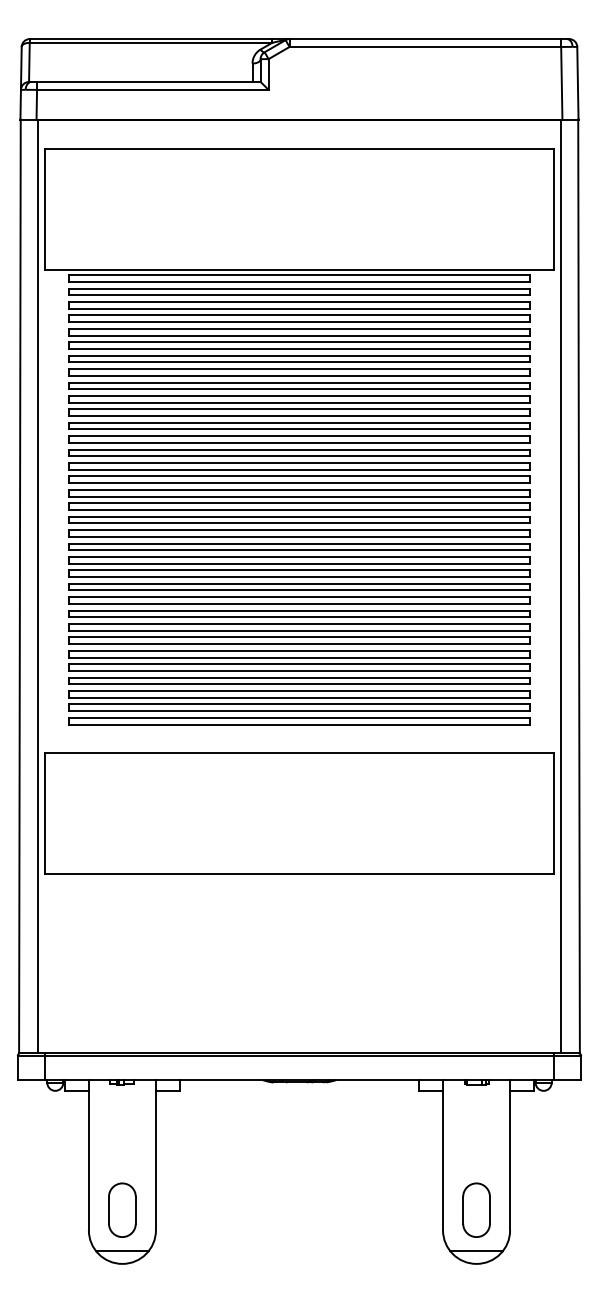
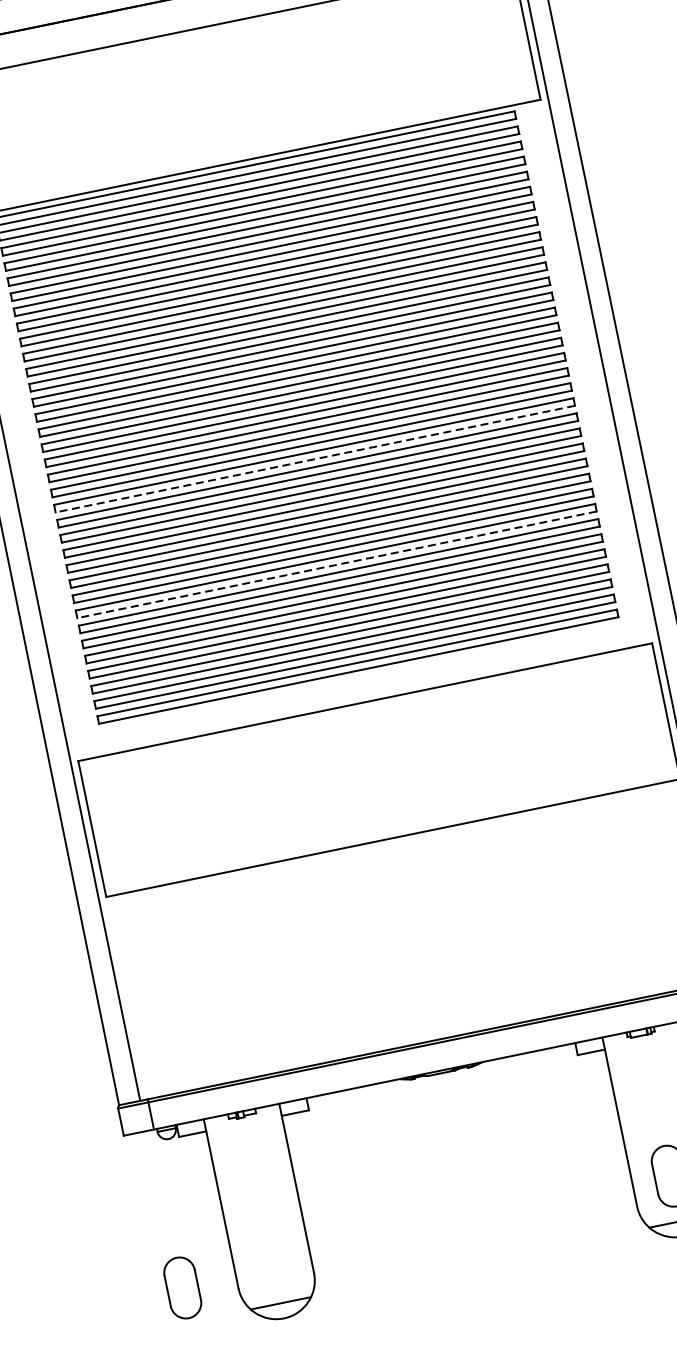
line: (299, 536) -> (315, 458), solid -> dashed
line: (299, 630) -> (337, 564), solid -> dashed
part: (122, 1209) -> (182, 1287), moved

